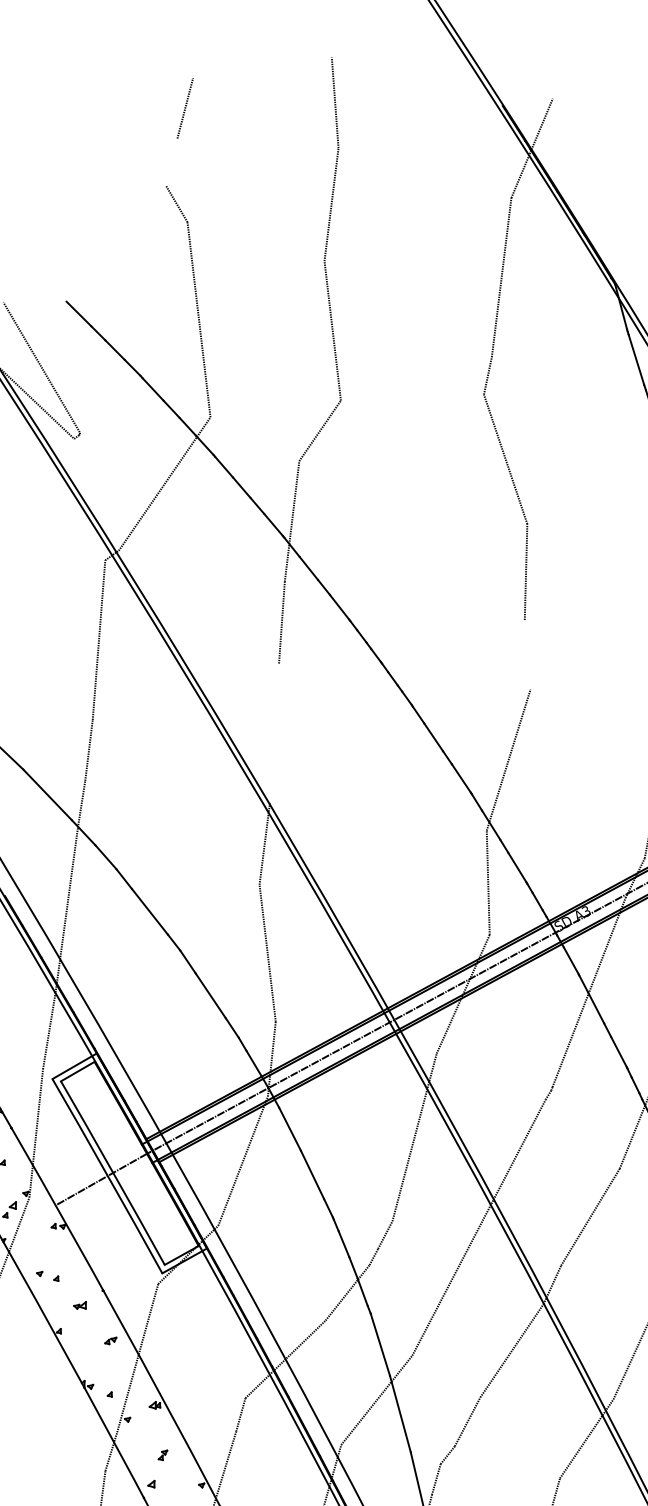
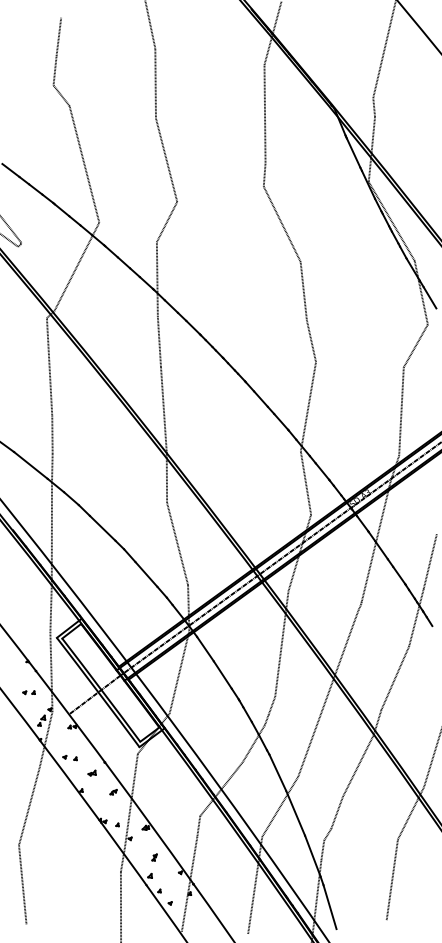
line: (170, 161) -> (54, 70), added
line: (527, 655) -> (311, 341), added
line: (273, 733) -> (163, 409), added

